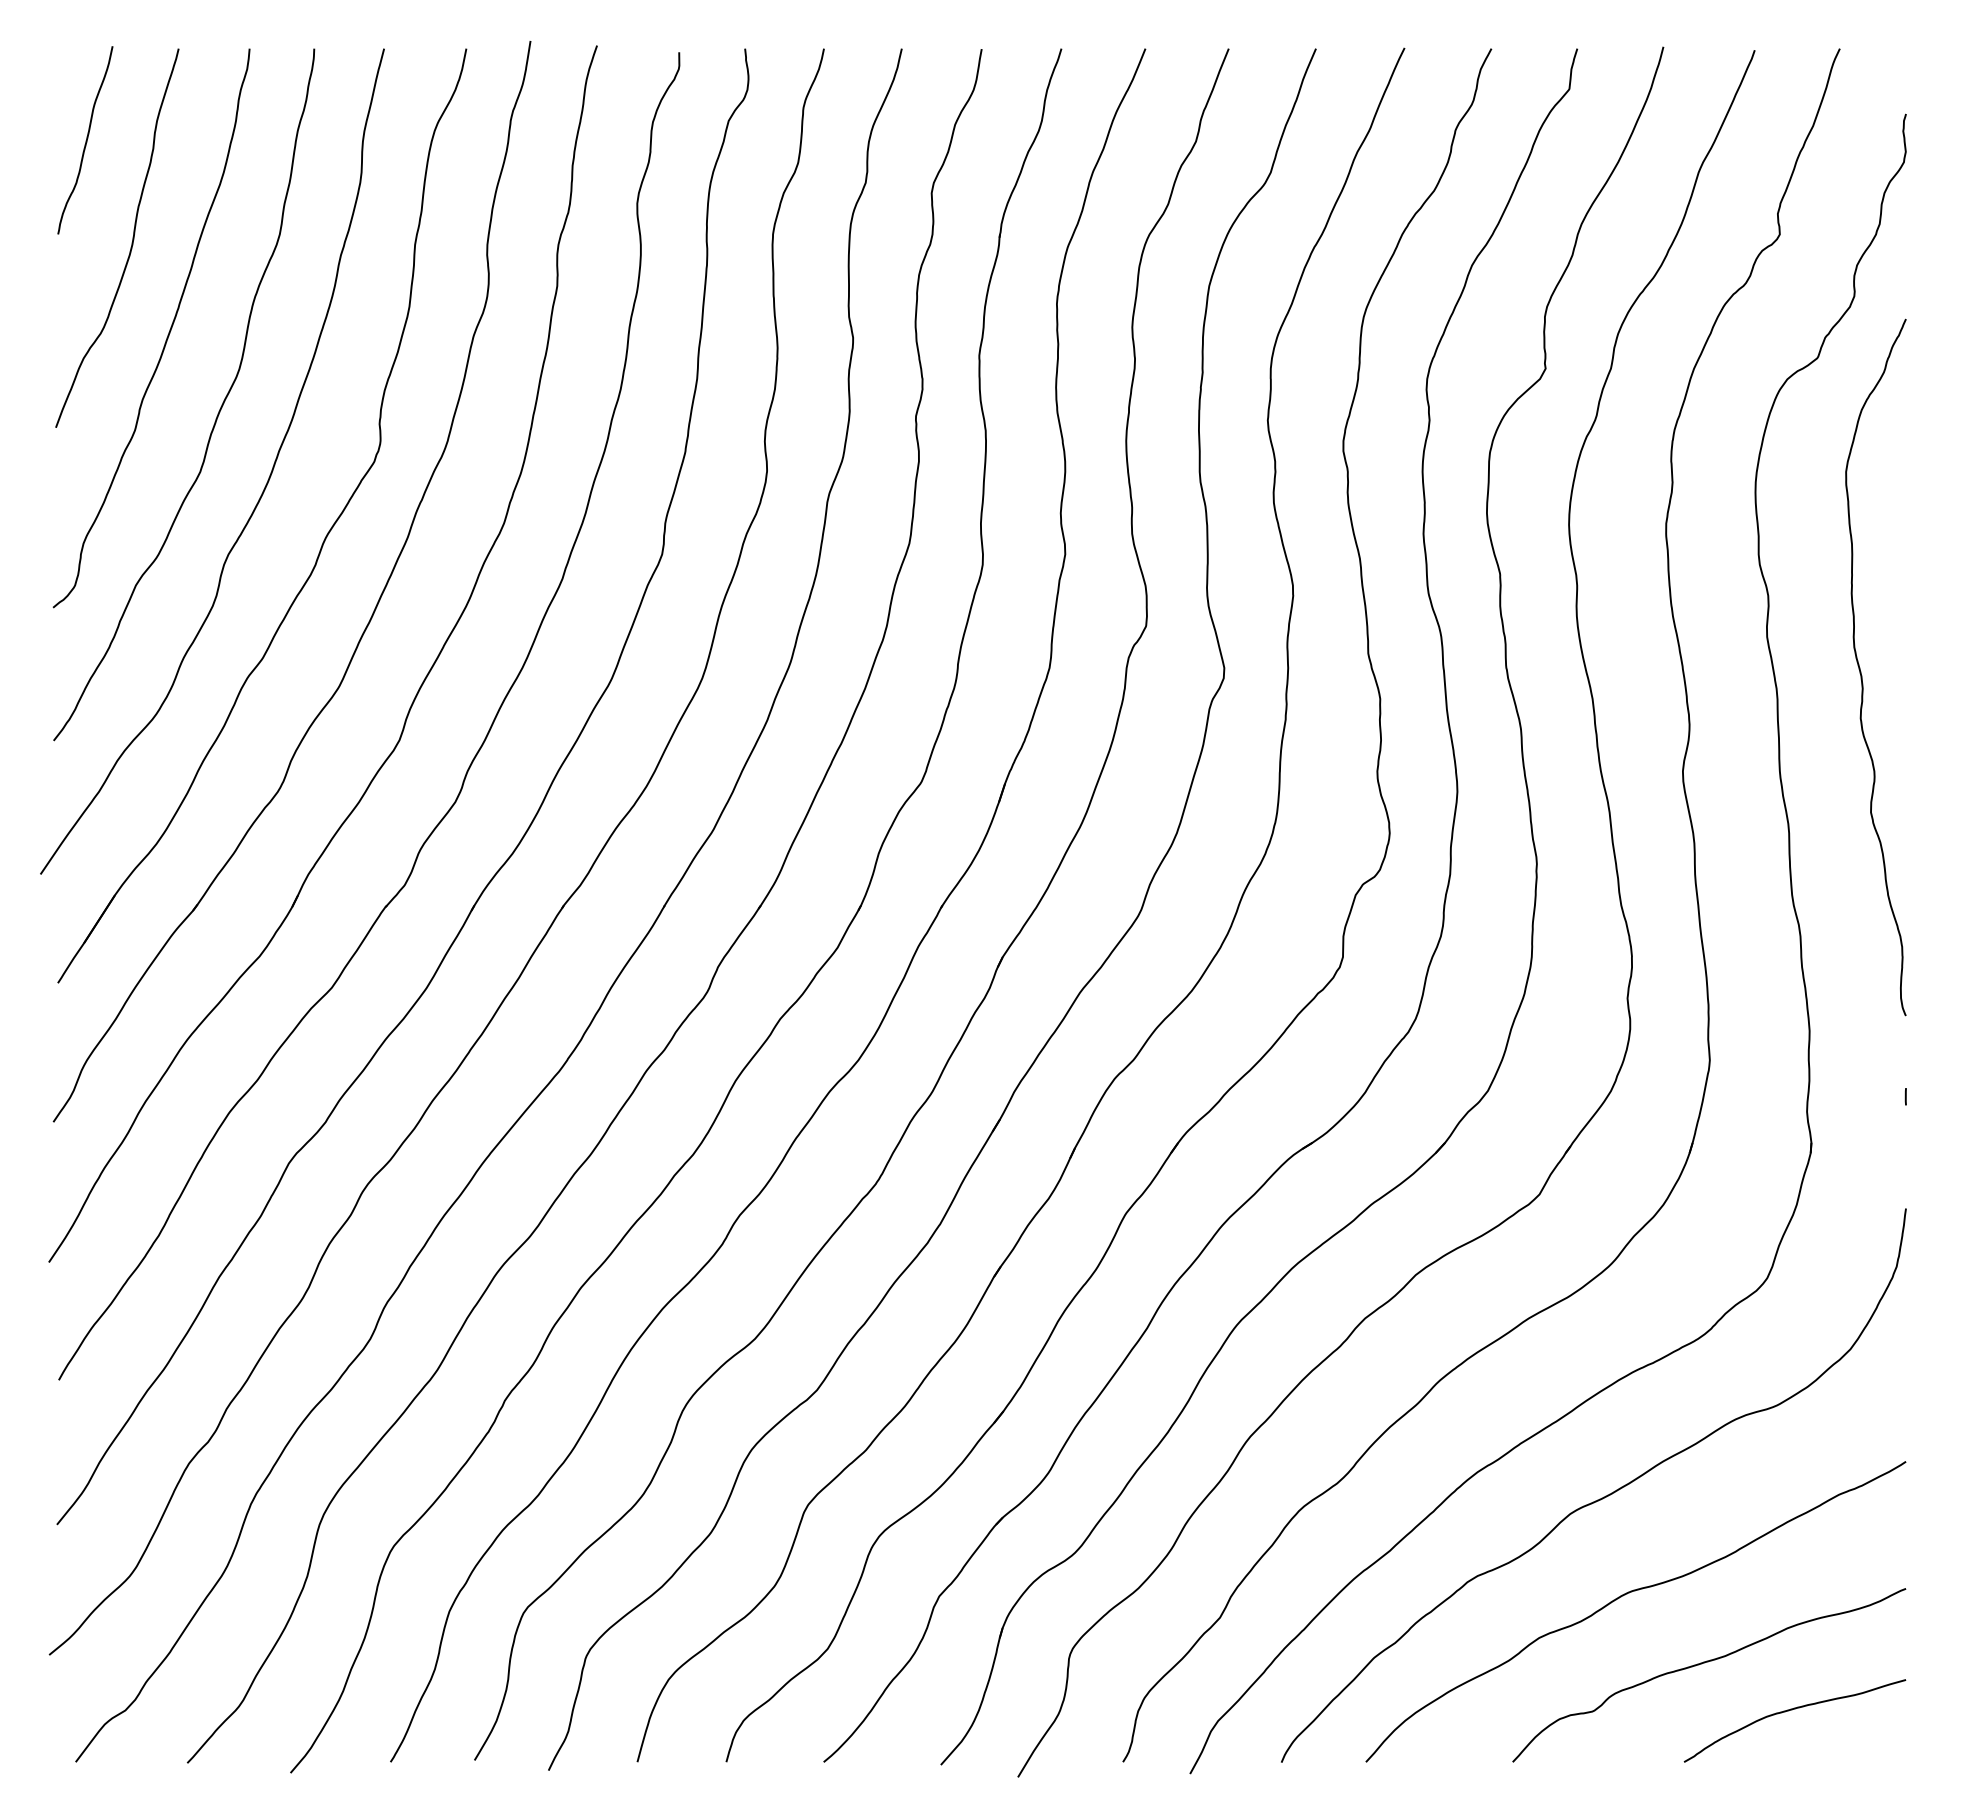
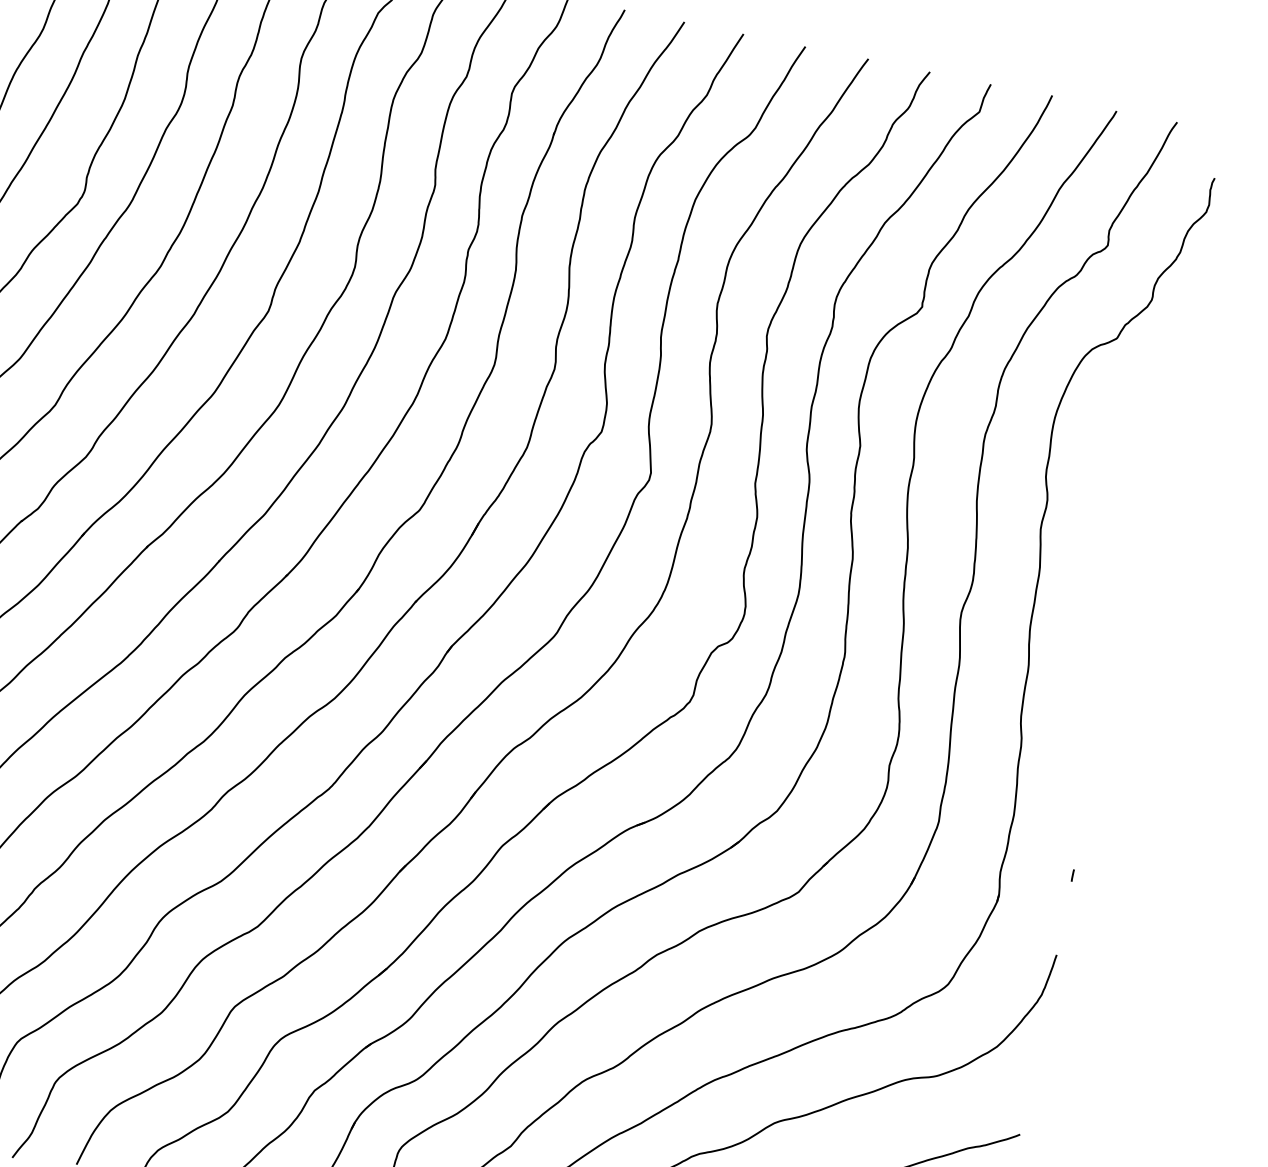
curve: (1861, 671) -> (1102, 567), removed

